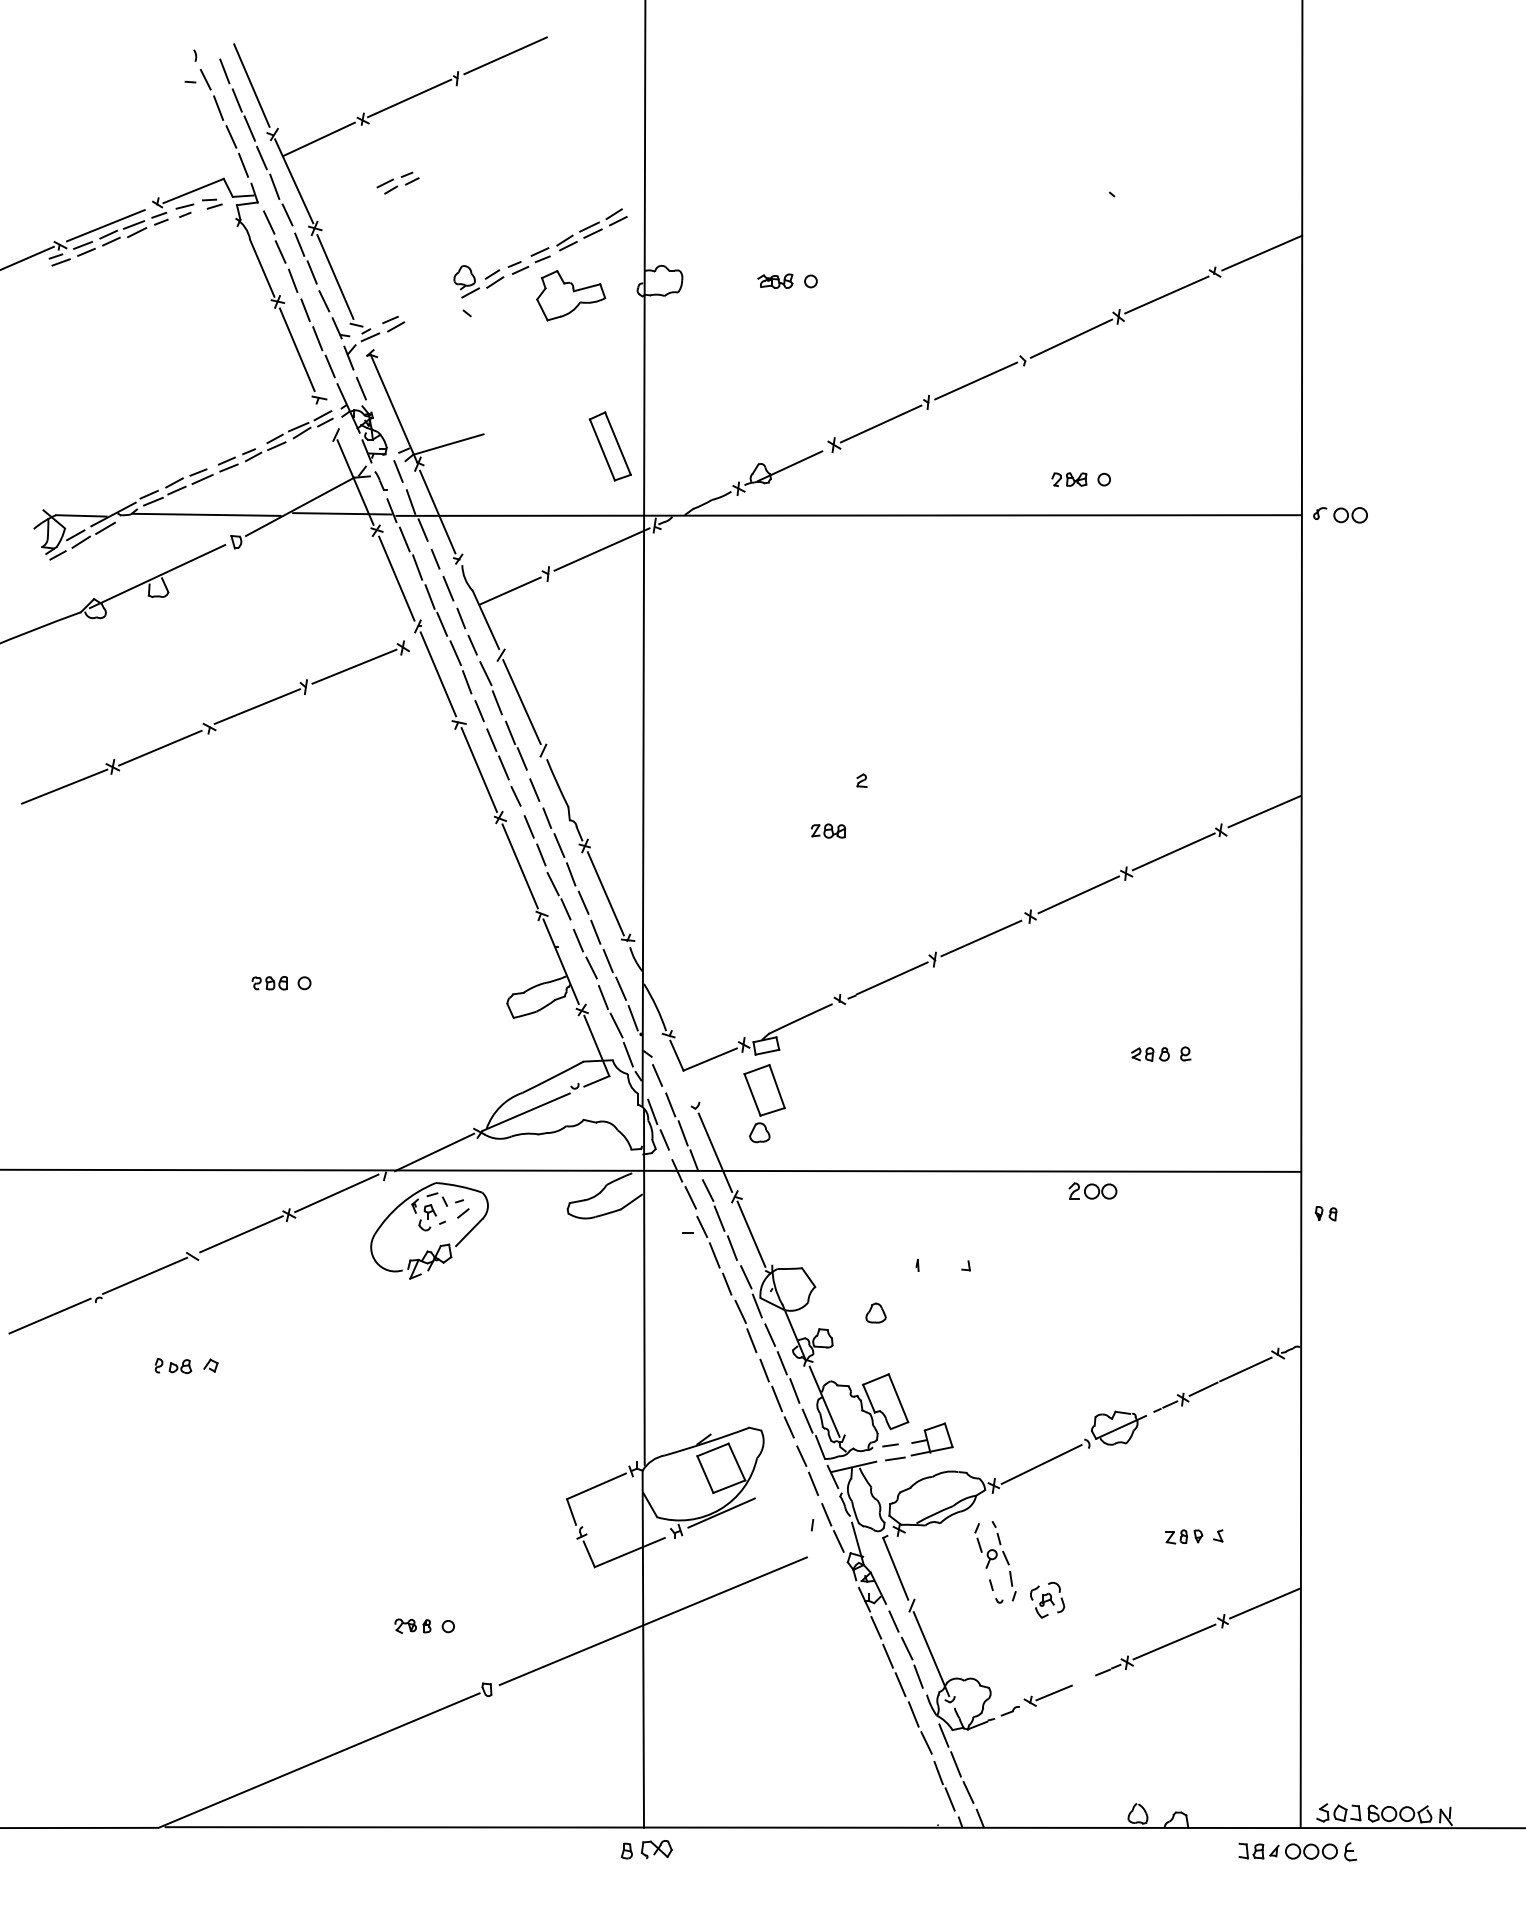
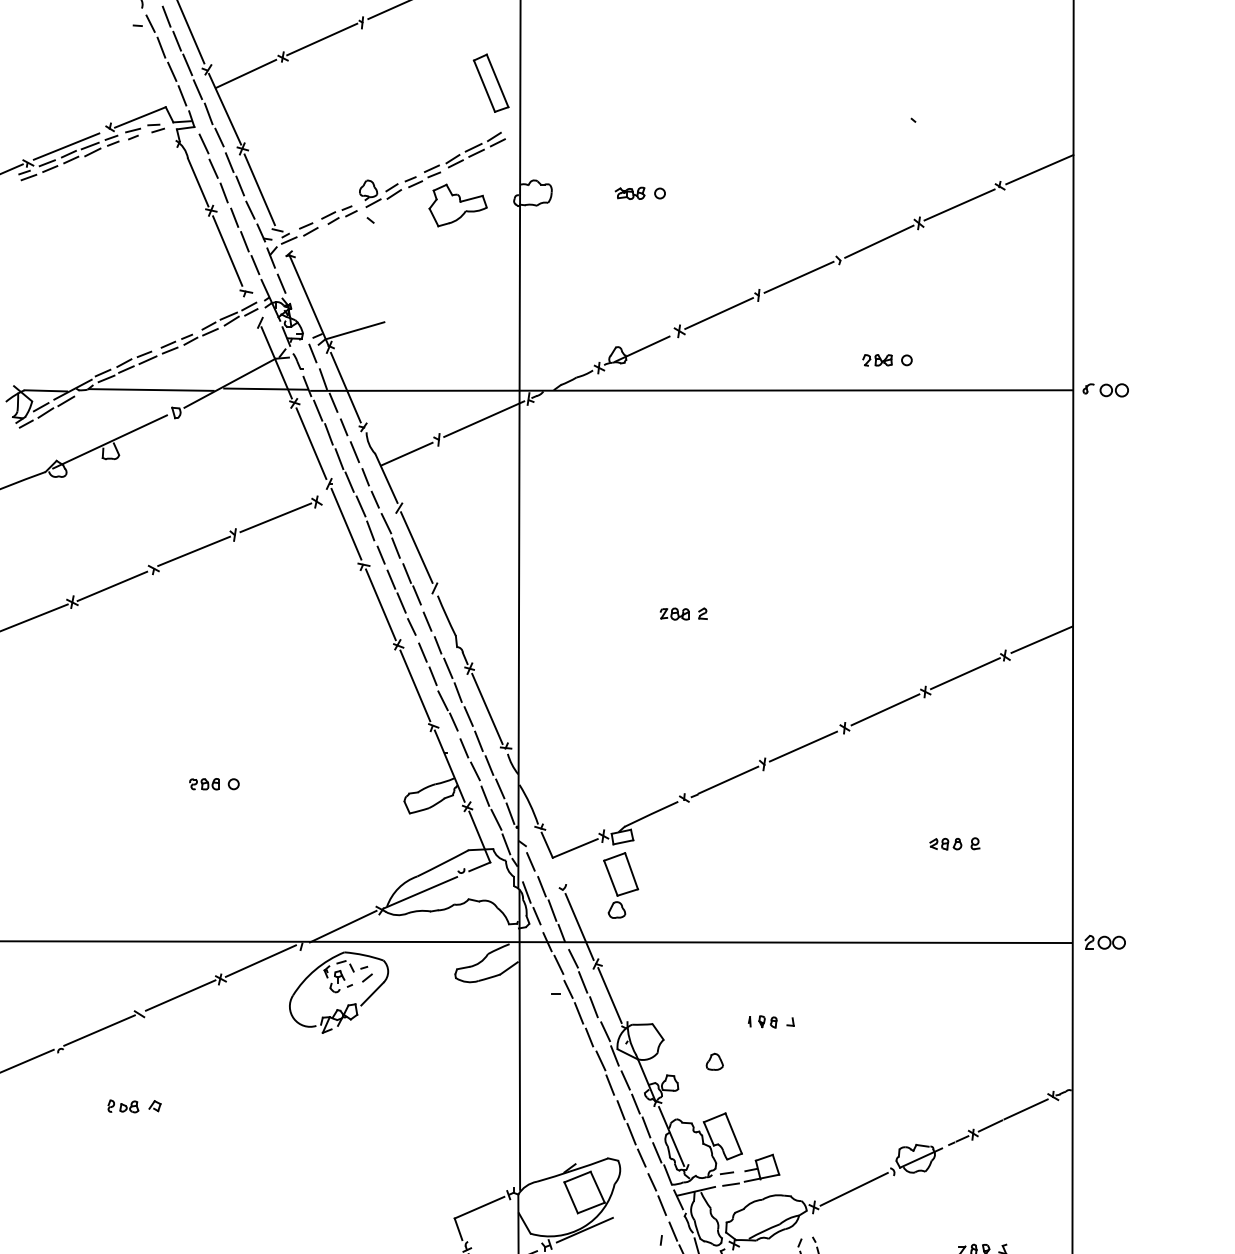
part: (397, 182) -> (338, 214), moved
part: (609, 446) -> (490, 83), moved
part: (828, 830) -> (674, 613), moved
part: (1092, 1190) -> (1104, 941), moved
part: (1325, 1213) -> (767, 1021), moved

